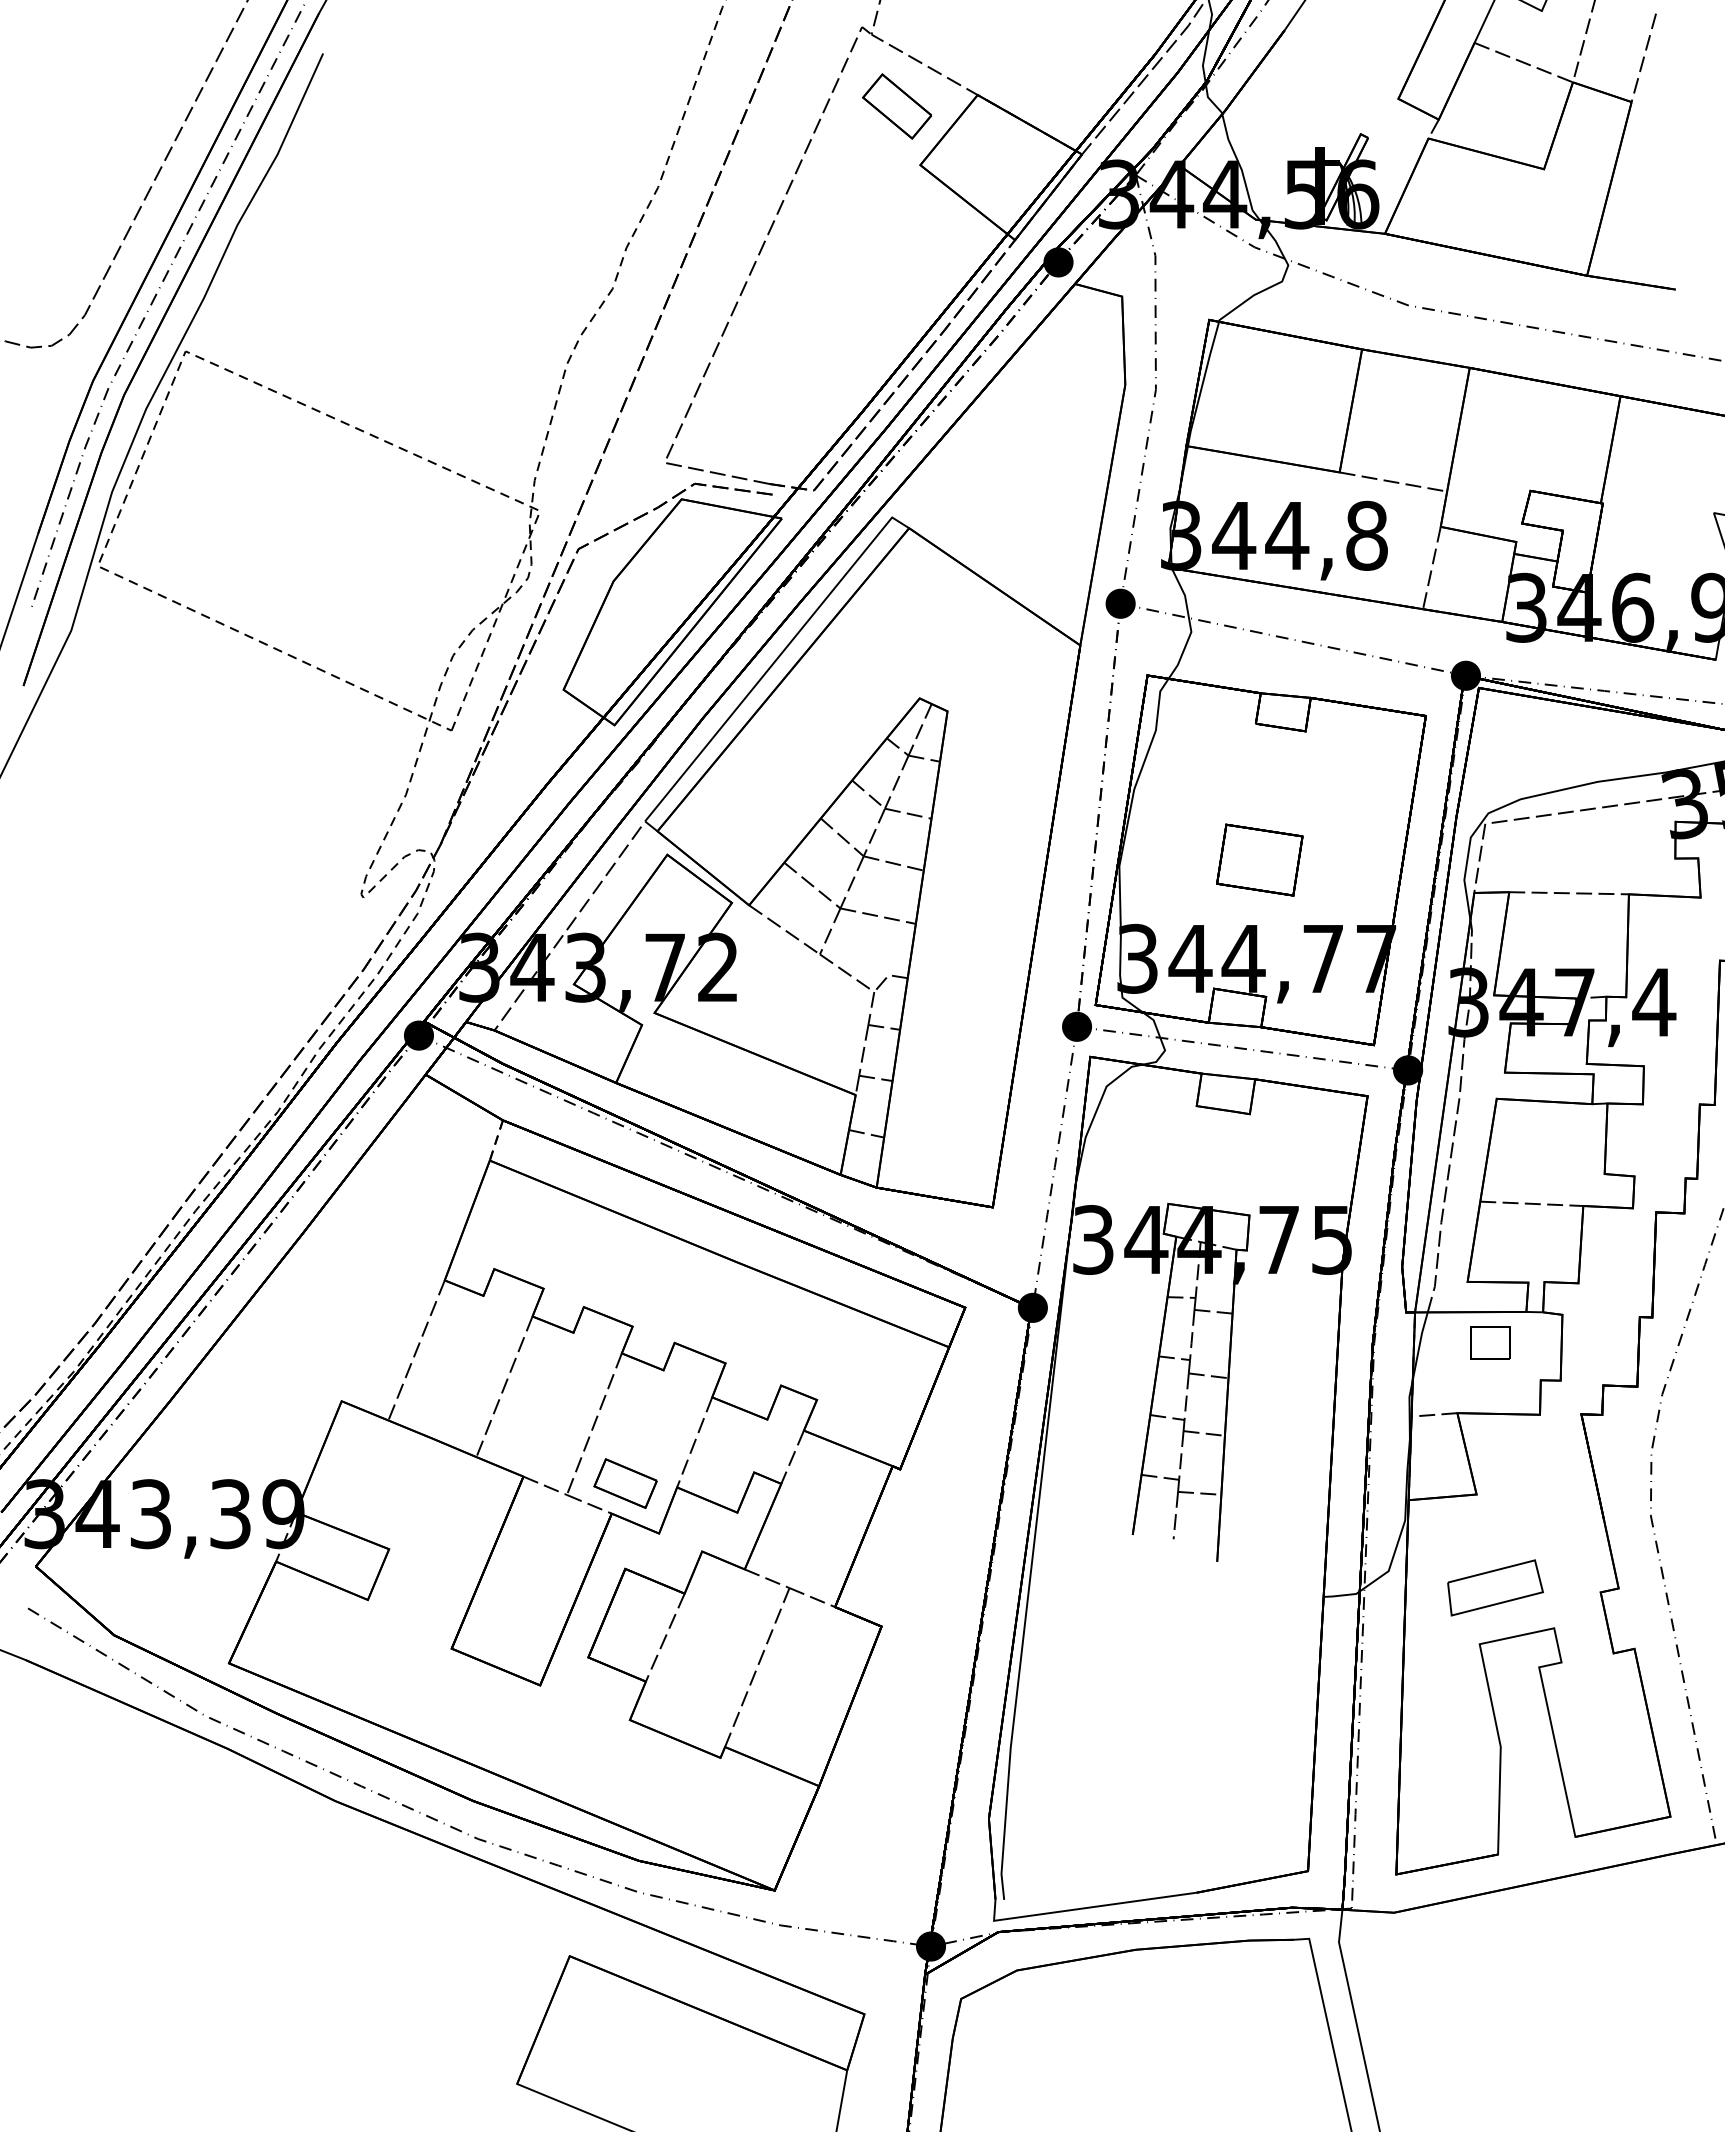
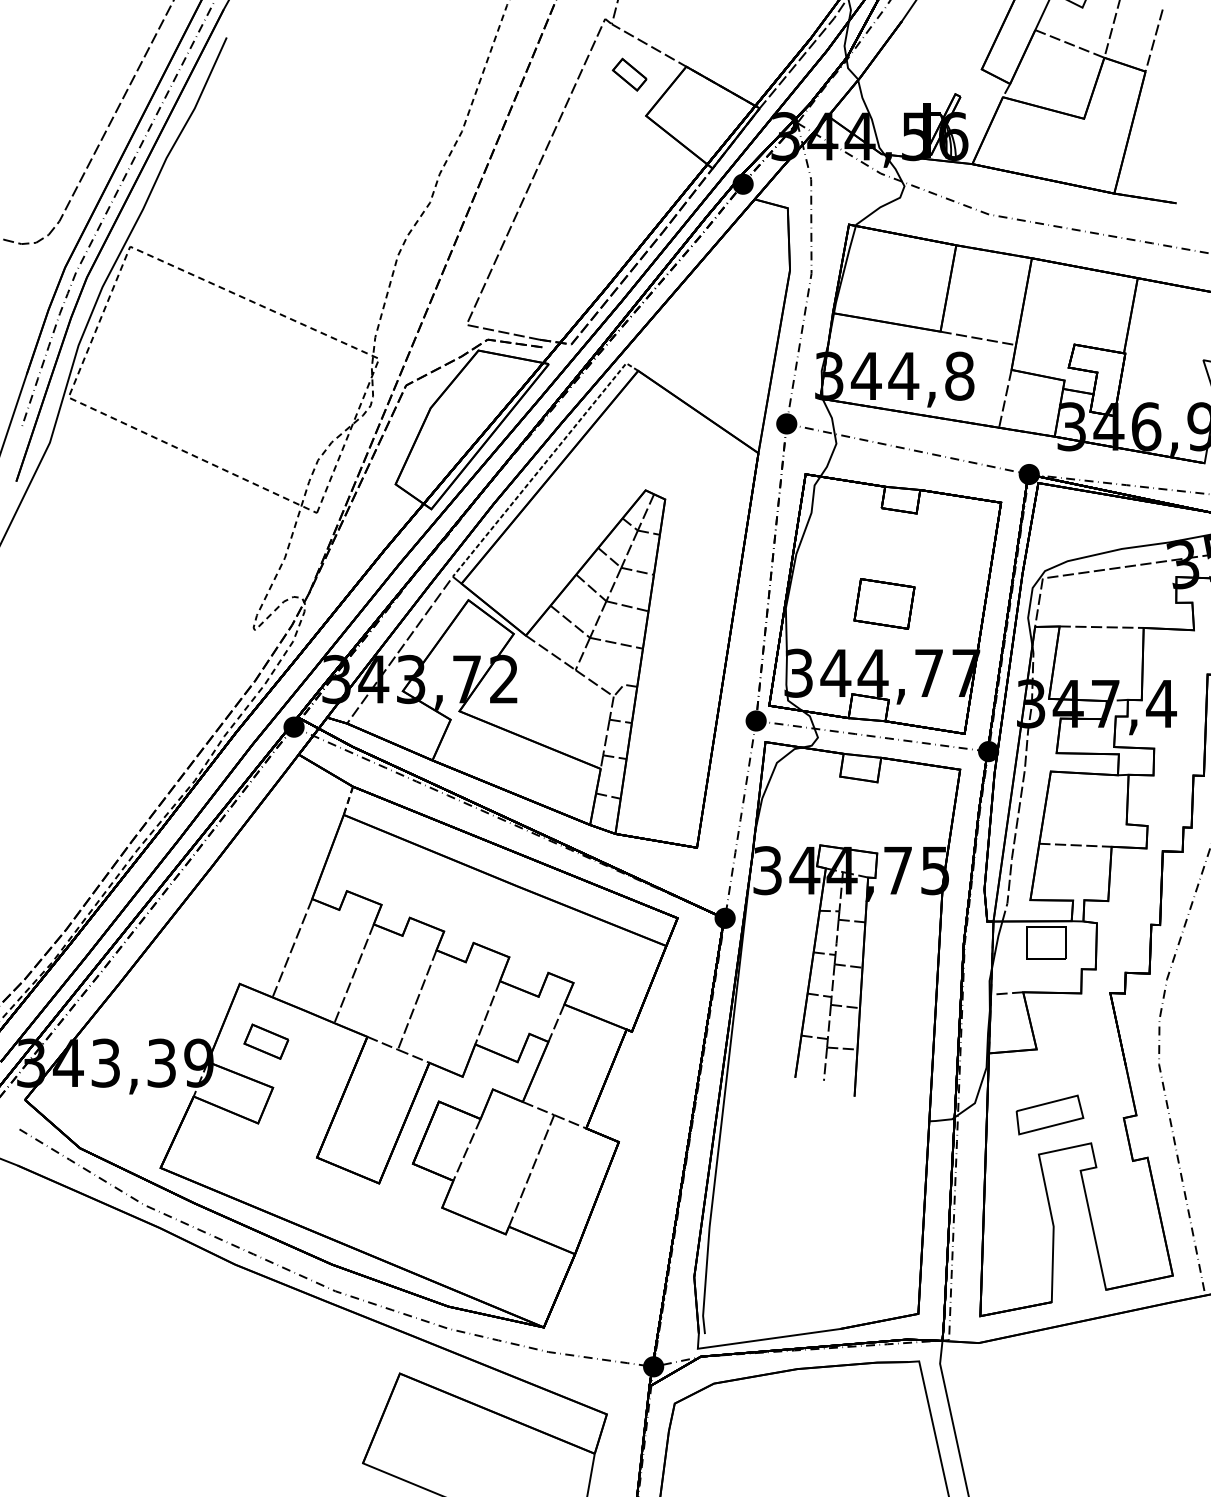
part: (896, 106) -> (629, 74), size x0.7
line: (775, 660) -> (544, 463), solid -> dashed
part: (1490, 1342) -> (1046, 942), size x1.4
part: (625, 1483) -> (266, 1041), moved

